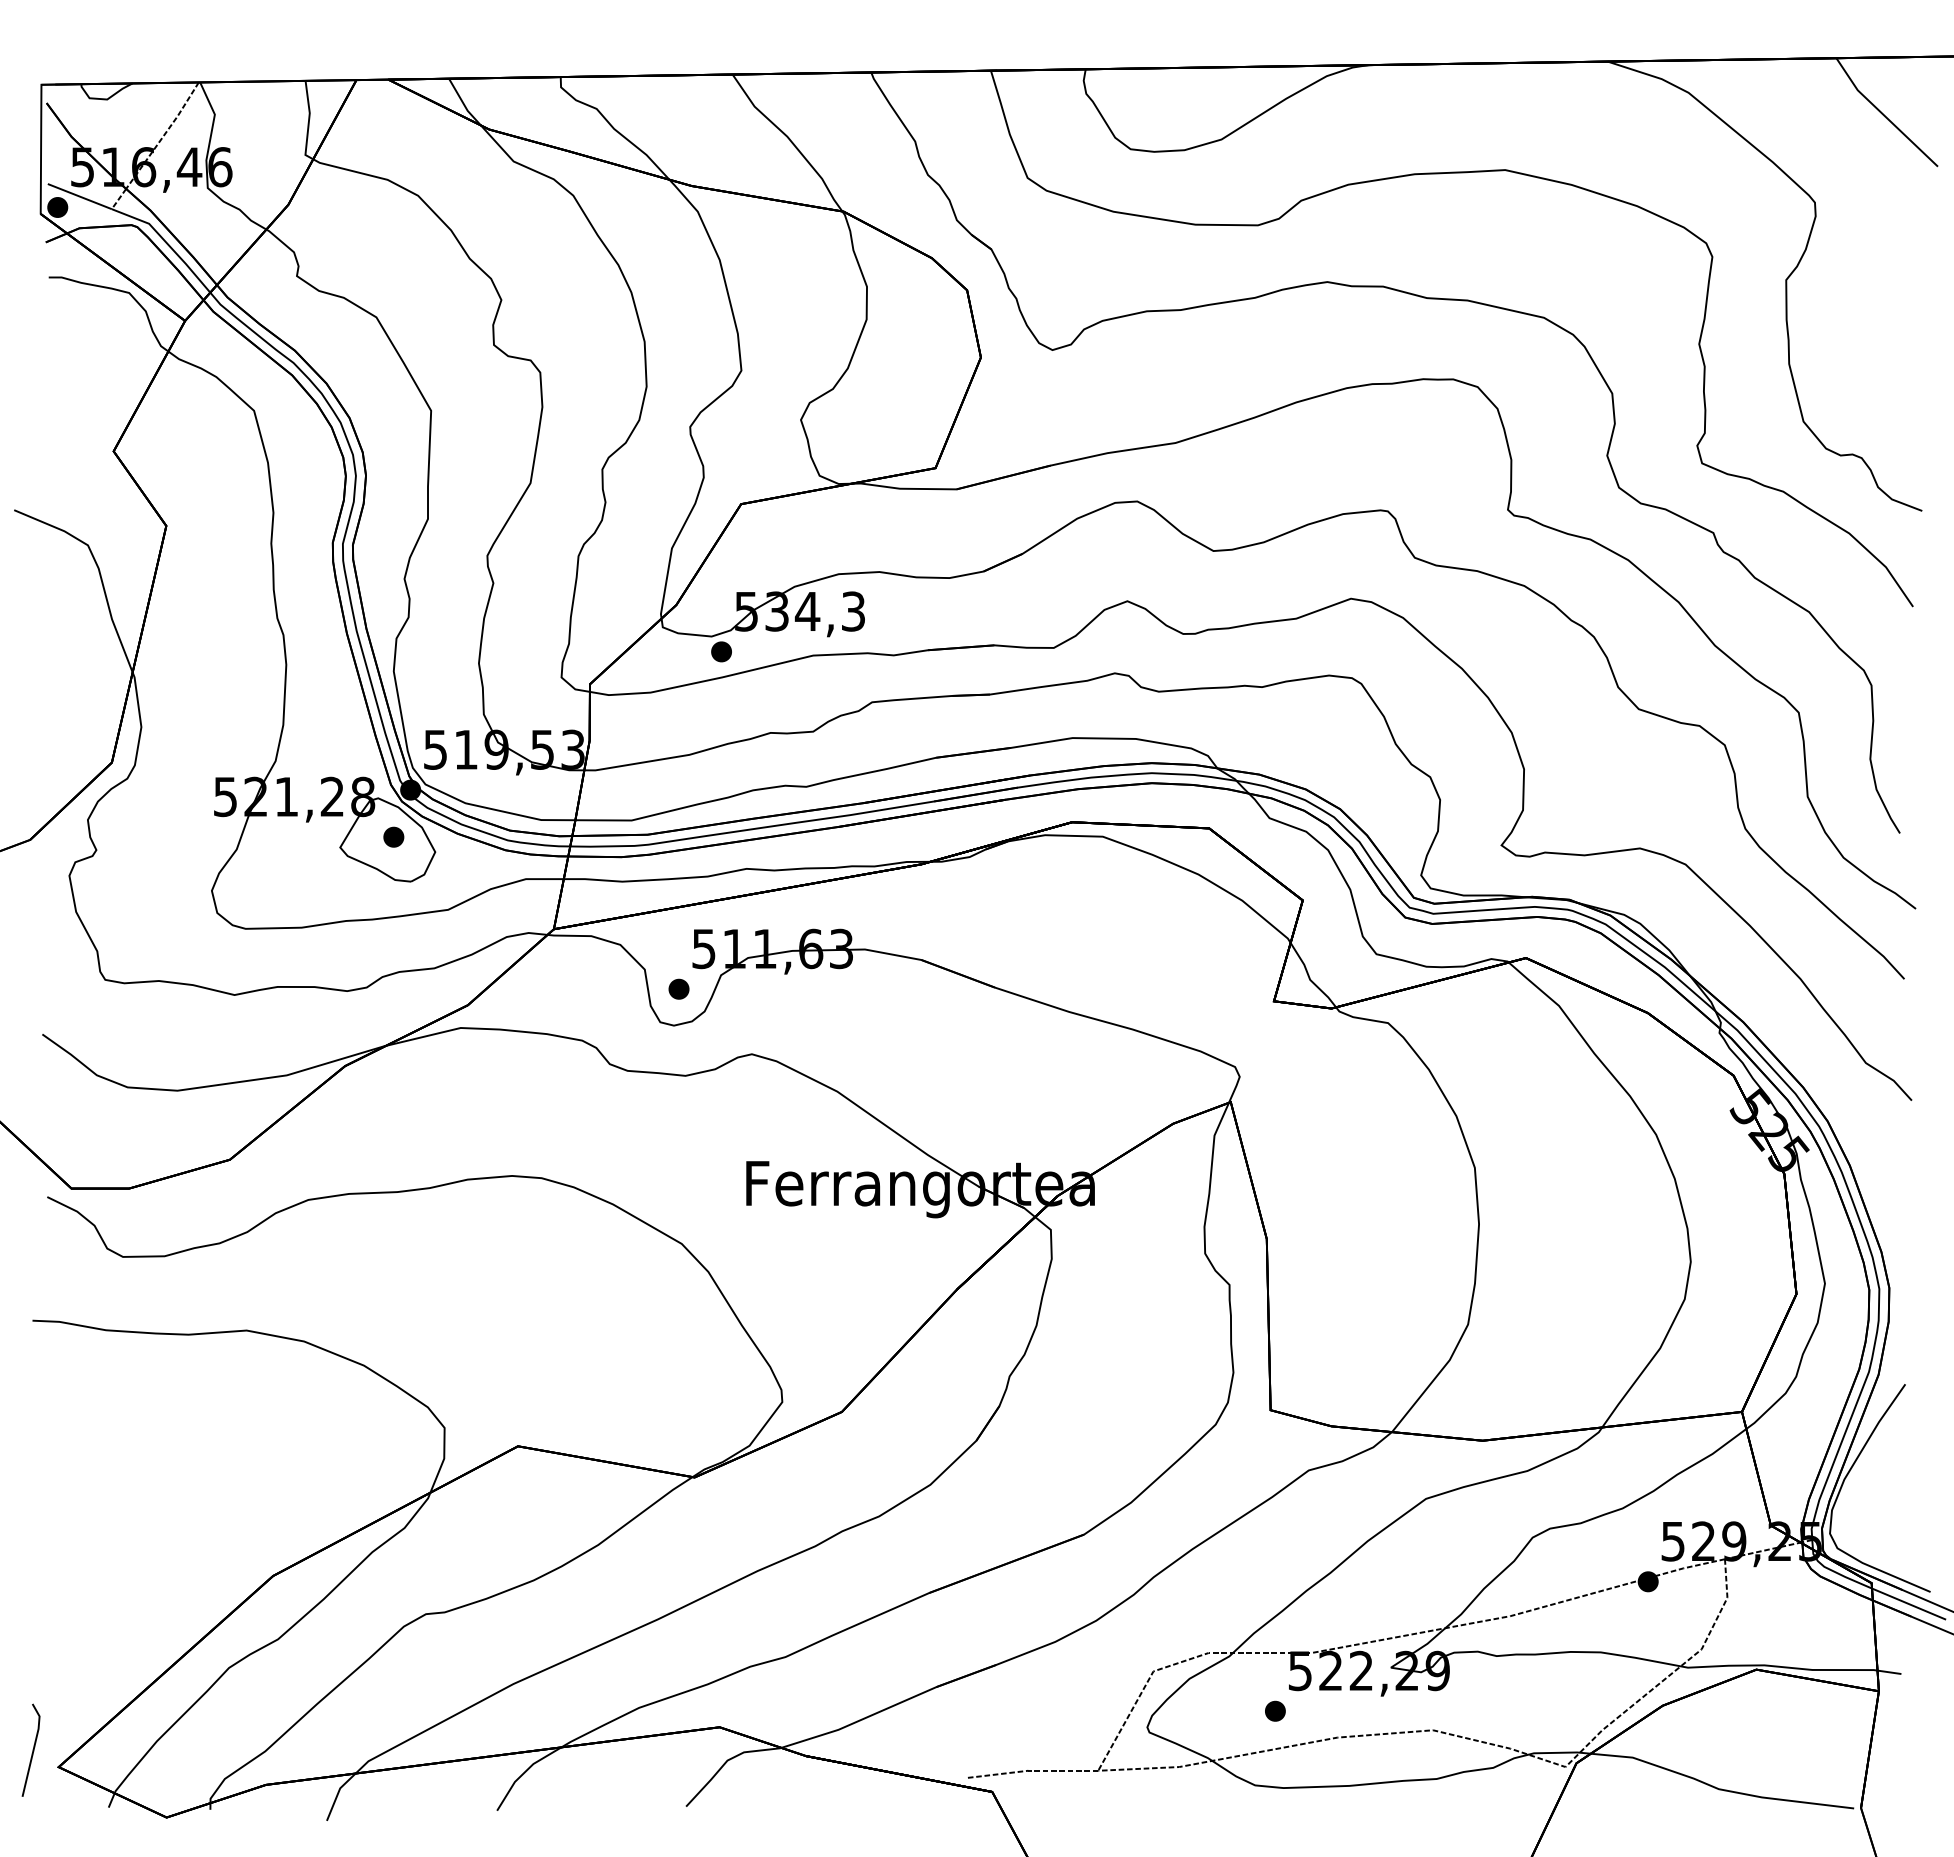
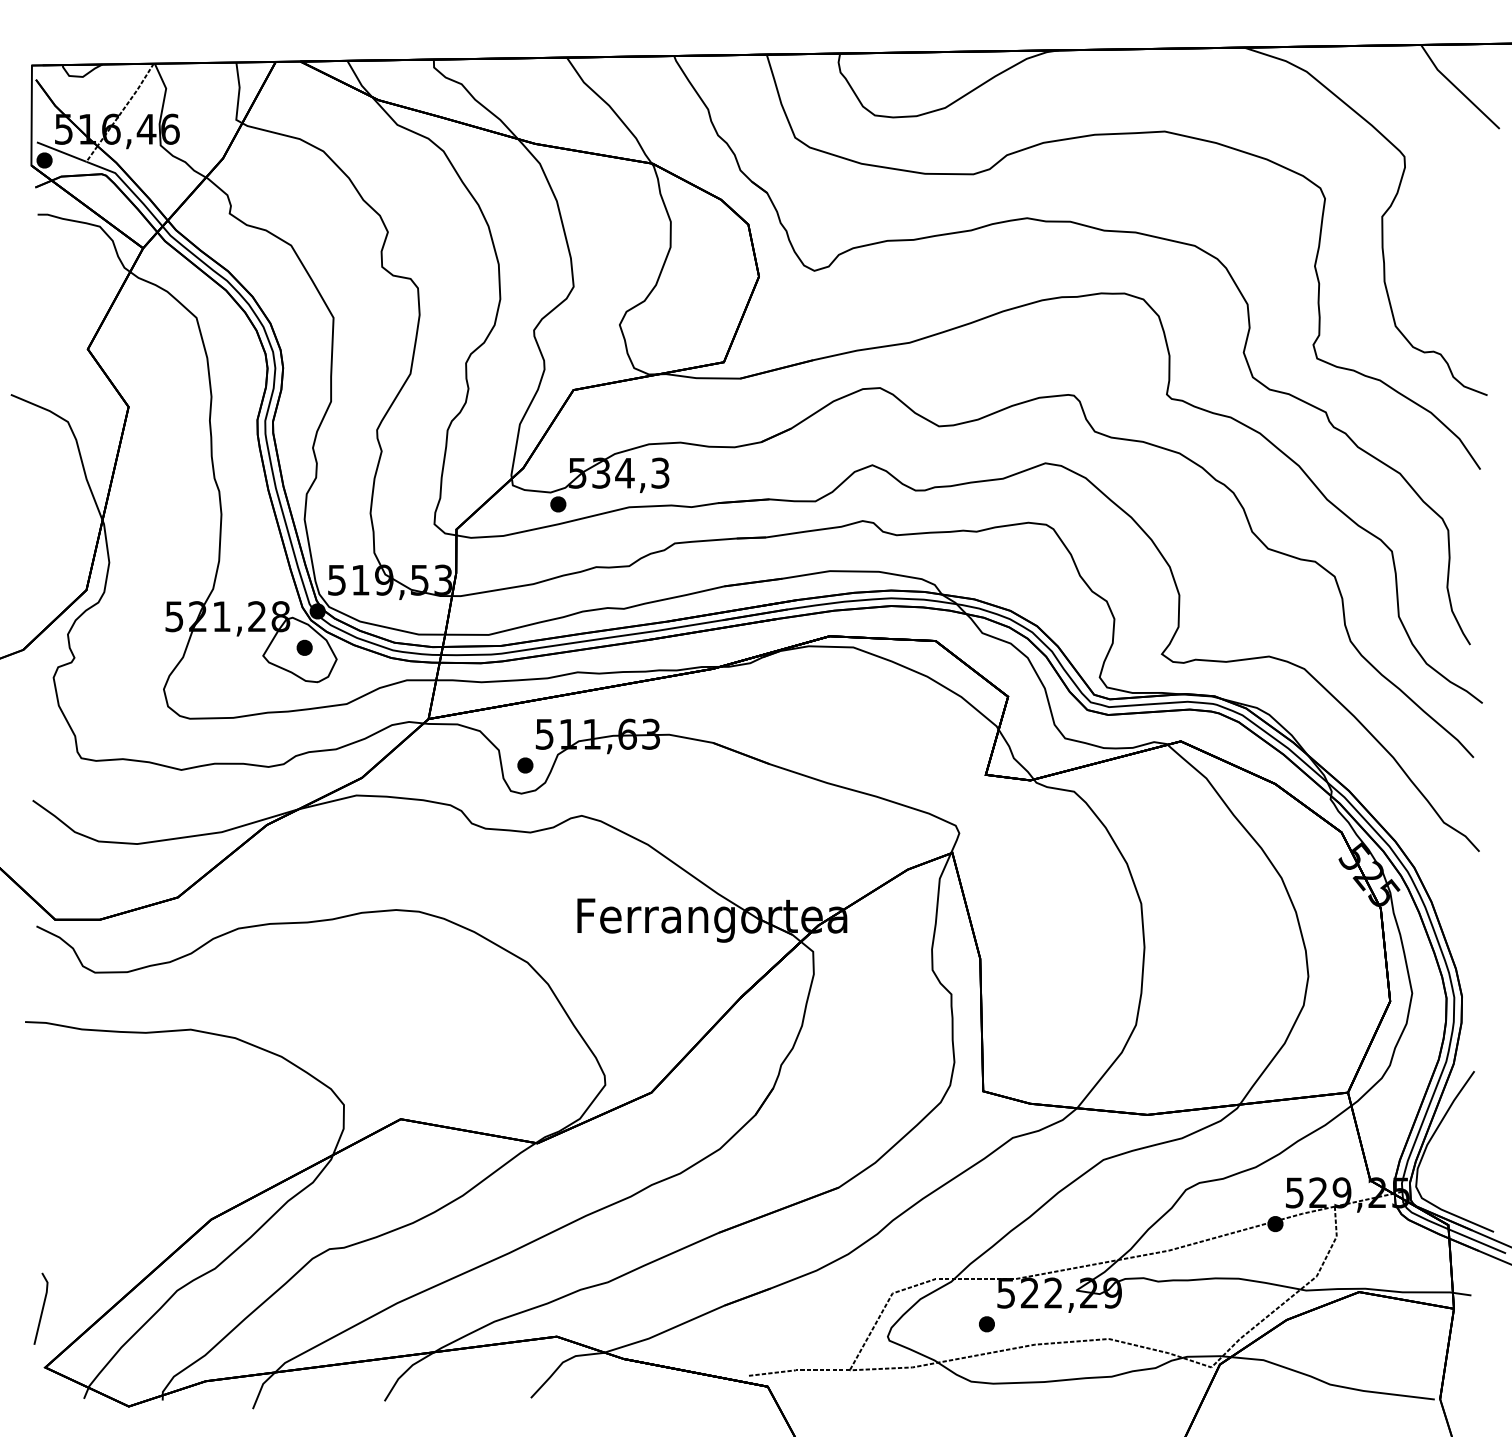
line: (32, 1749) -> (42, 1308), moved

